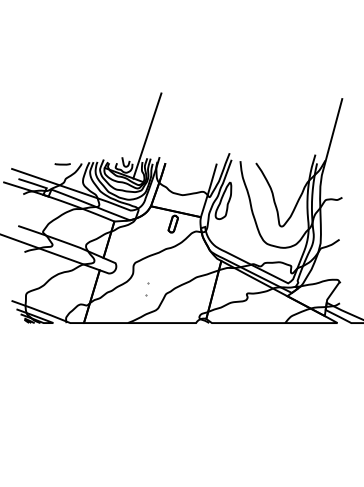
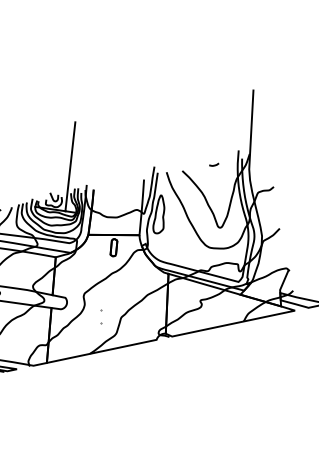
curve: (288, 163) -> (214, 164), added

